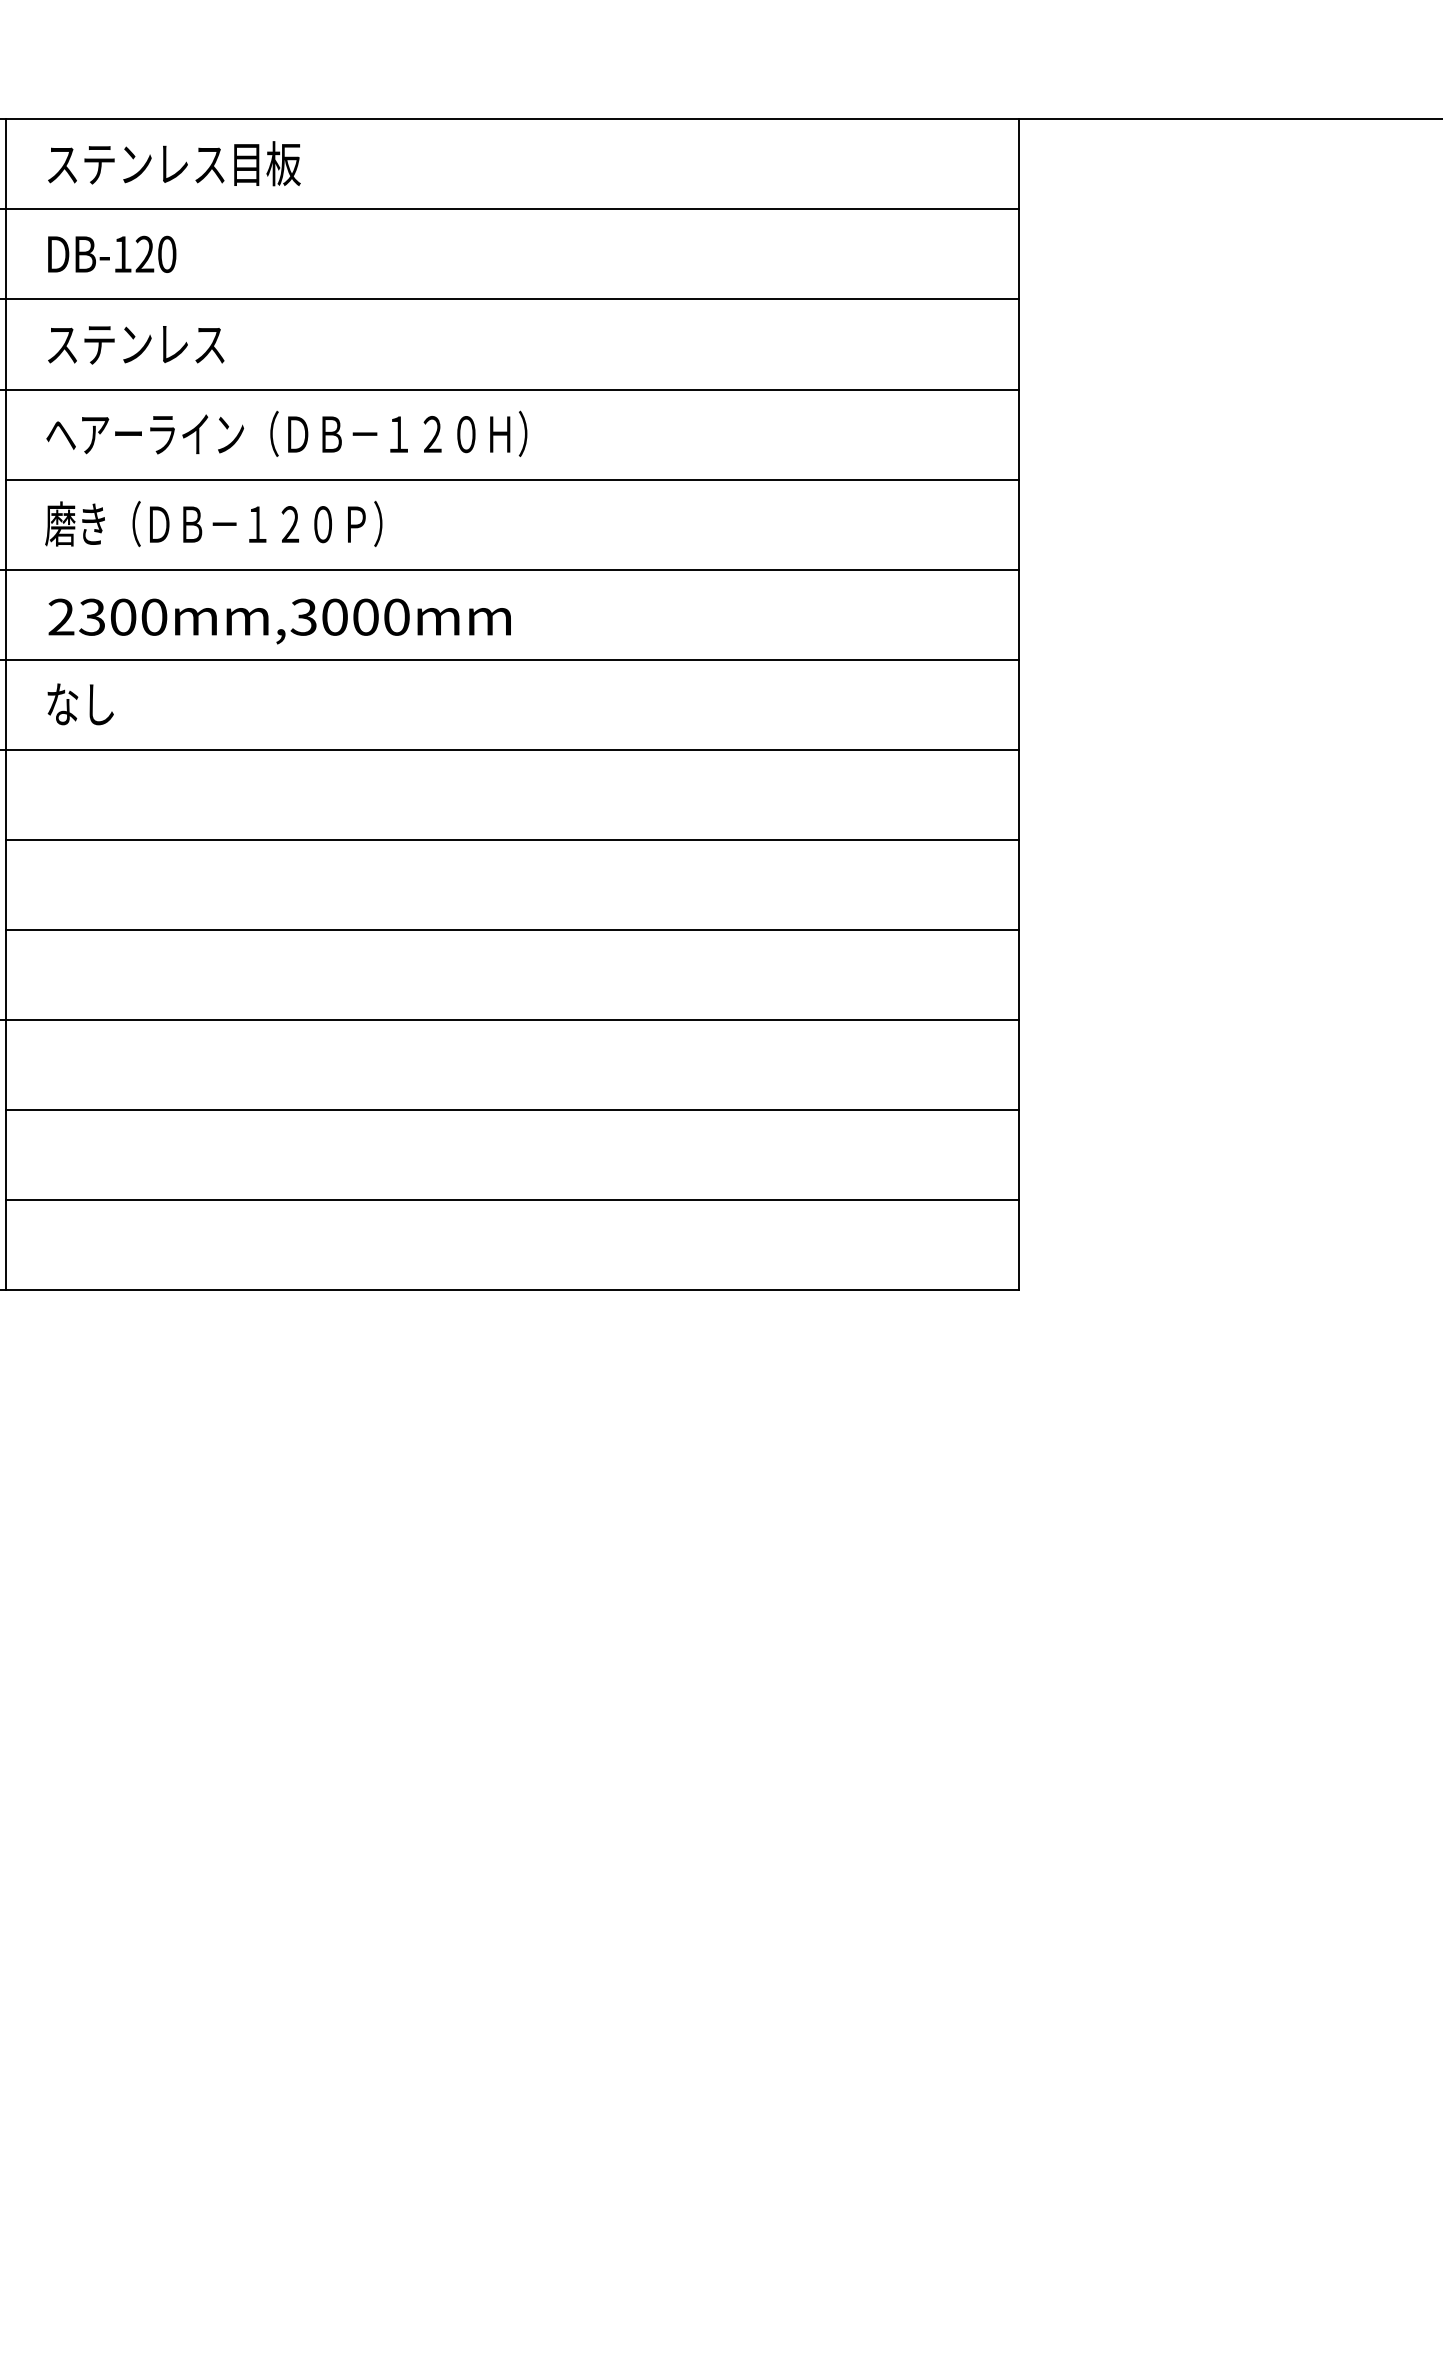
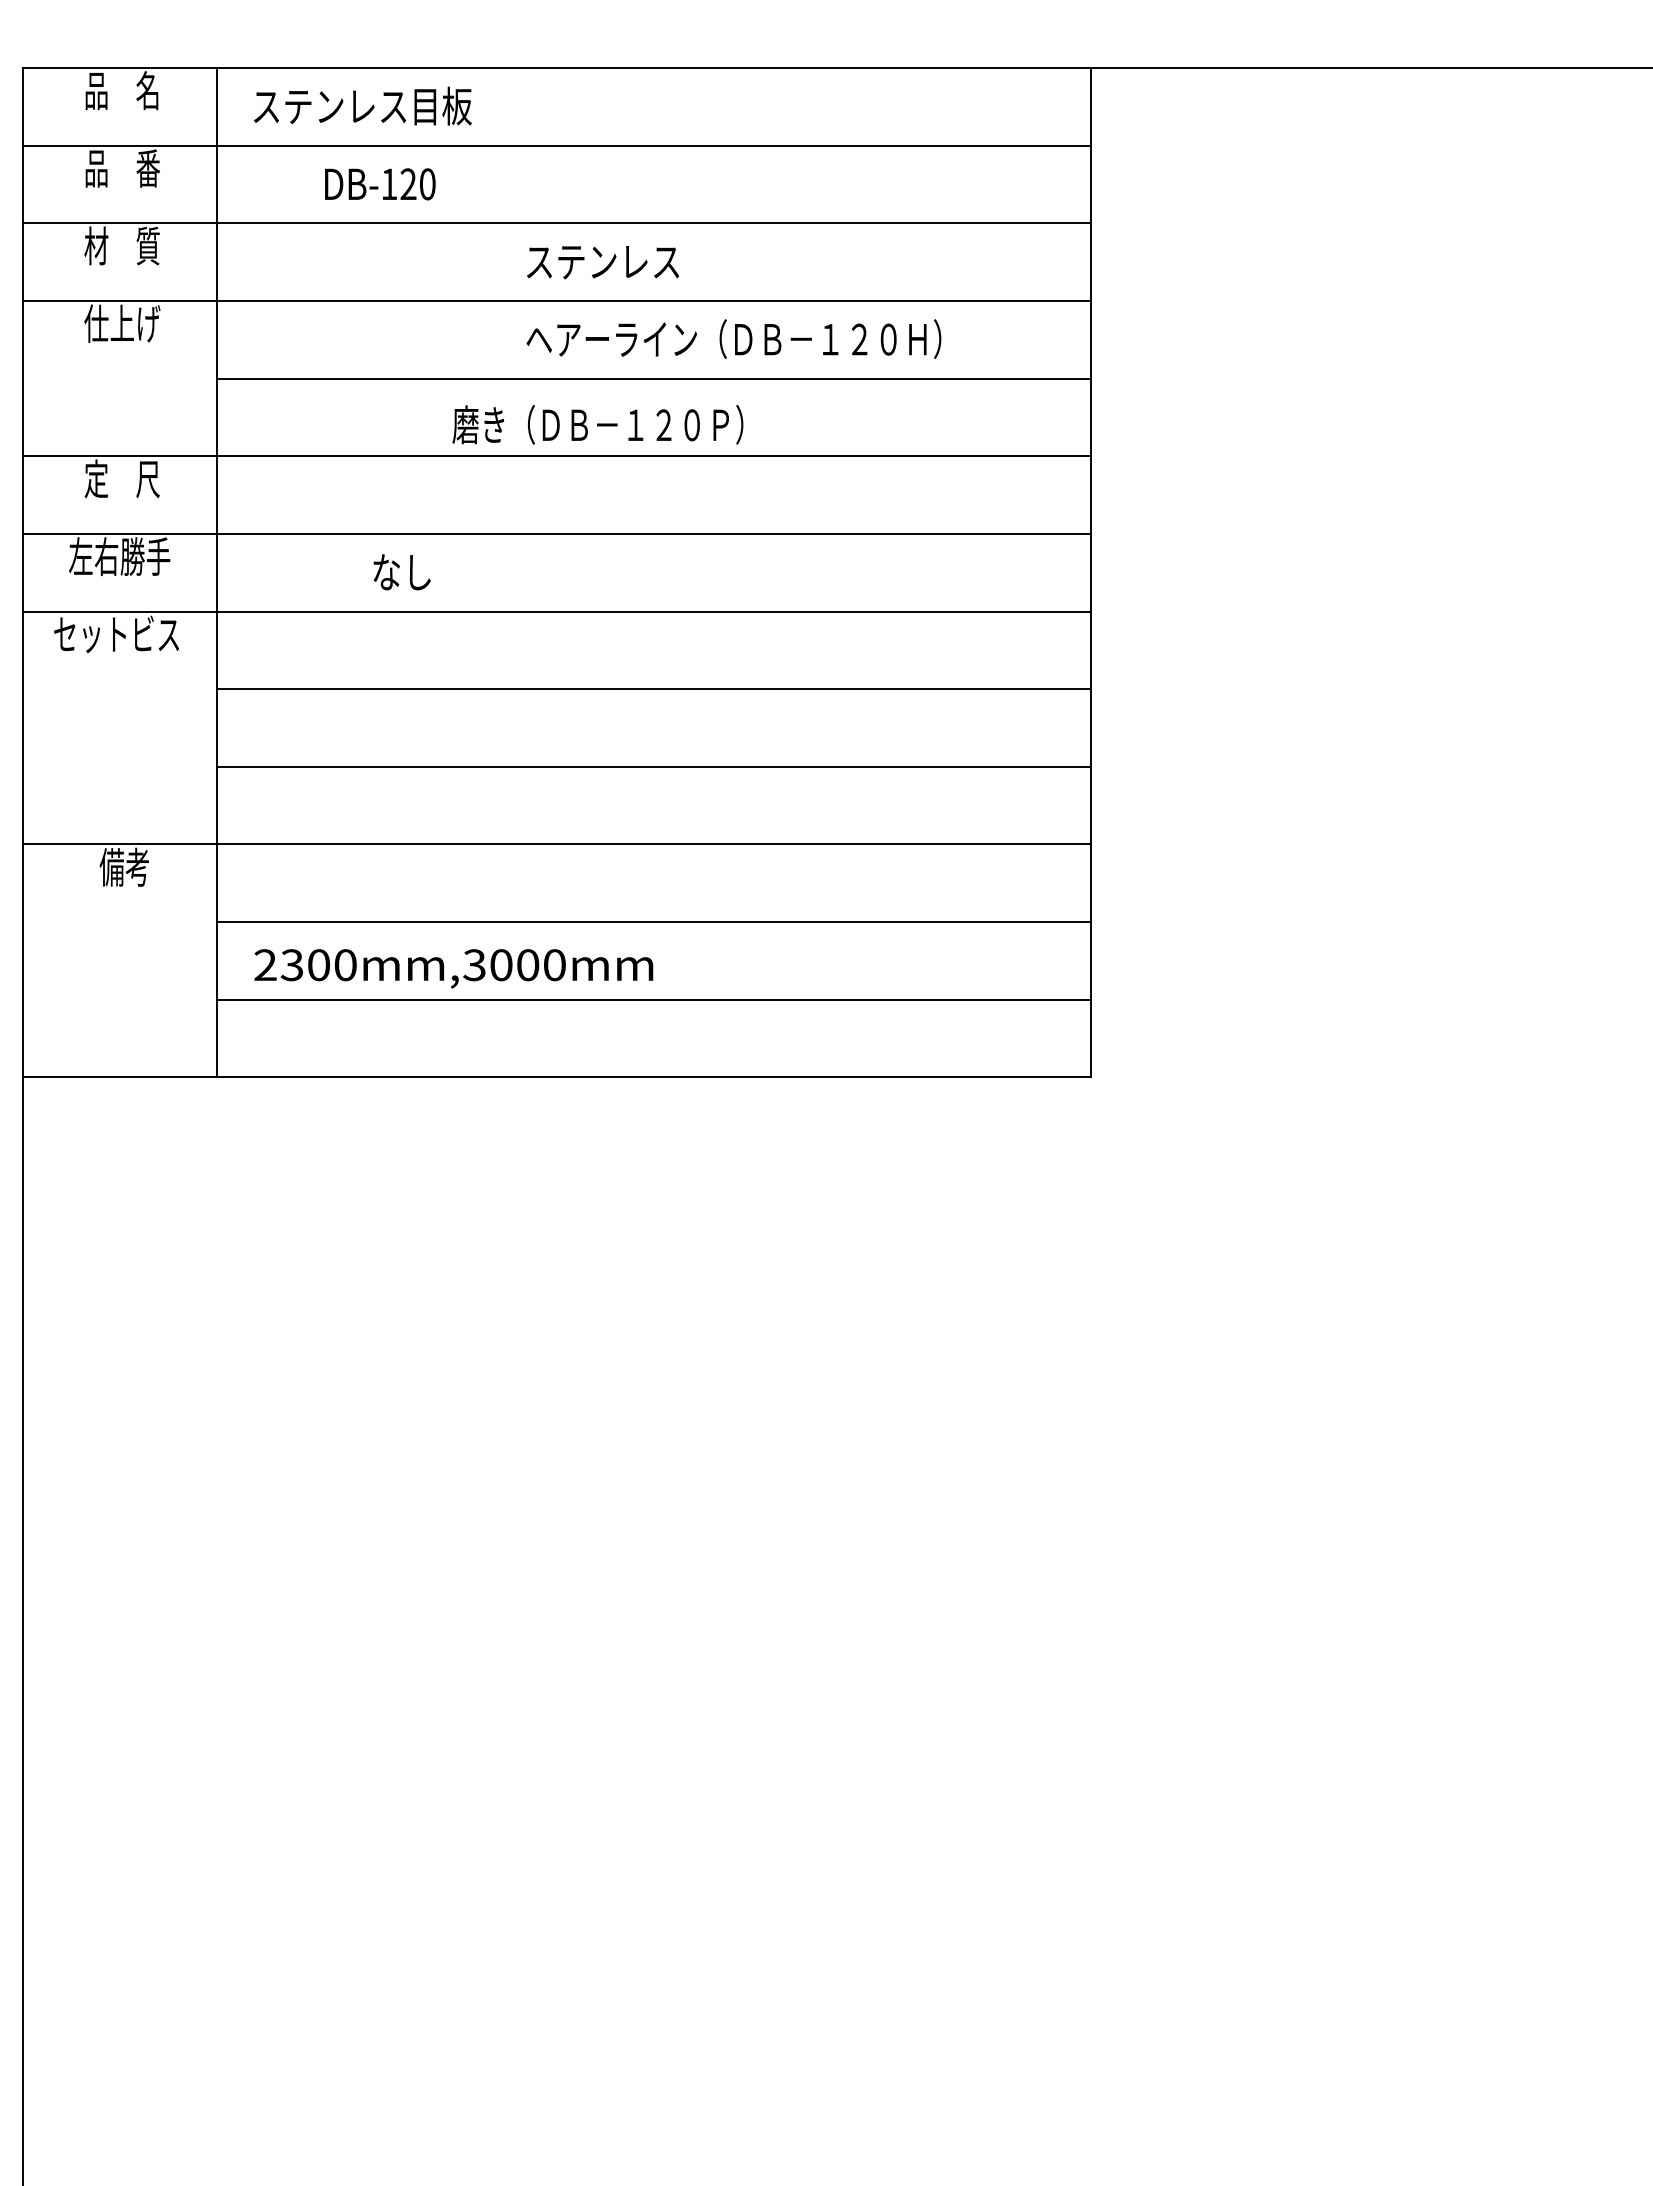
text: (112, 254) -> (380, 184), moved
text: (135, 345) -> (602, 262), moved
text: (286, 433) -> (733, 338), moved
text: (213, 523) -> (597, 424), moved
text: (279, 621) -> (453, 968), moved
text: (79, 704) -> (401, 572), moved

